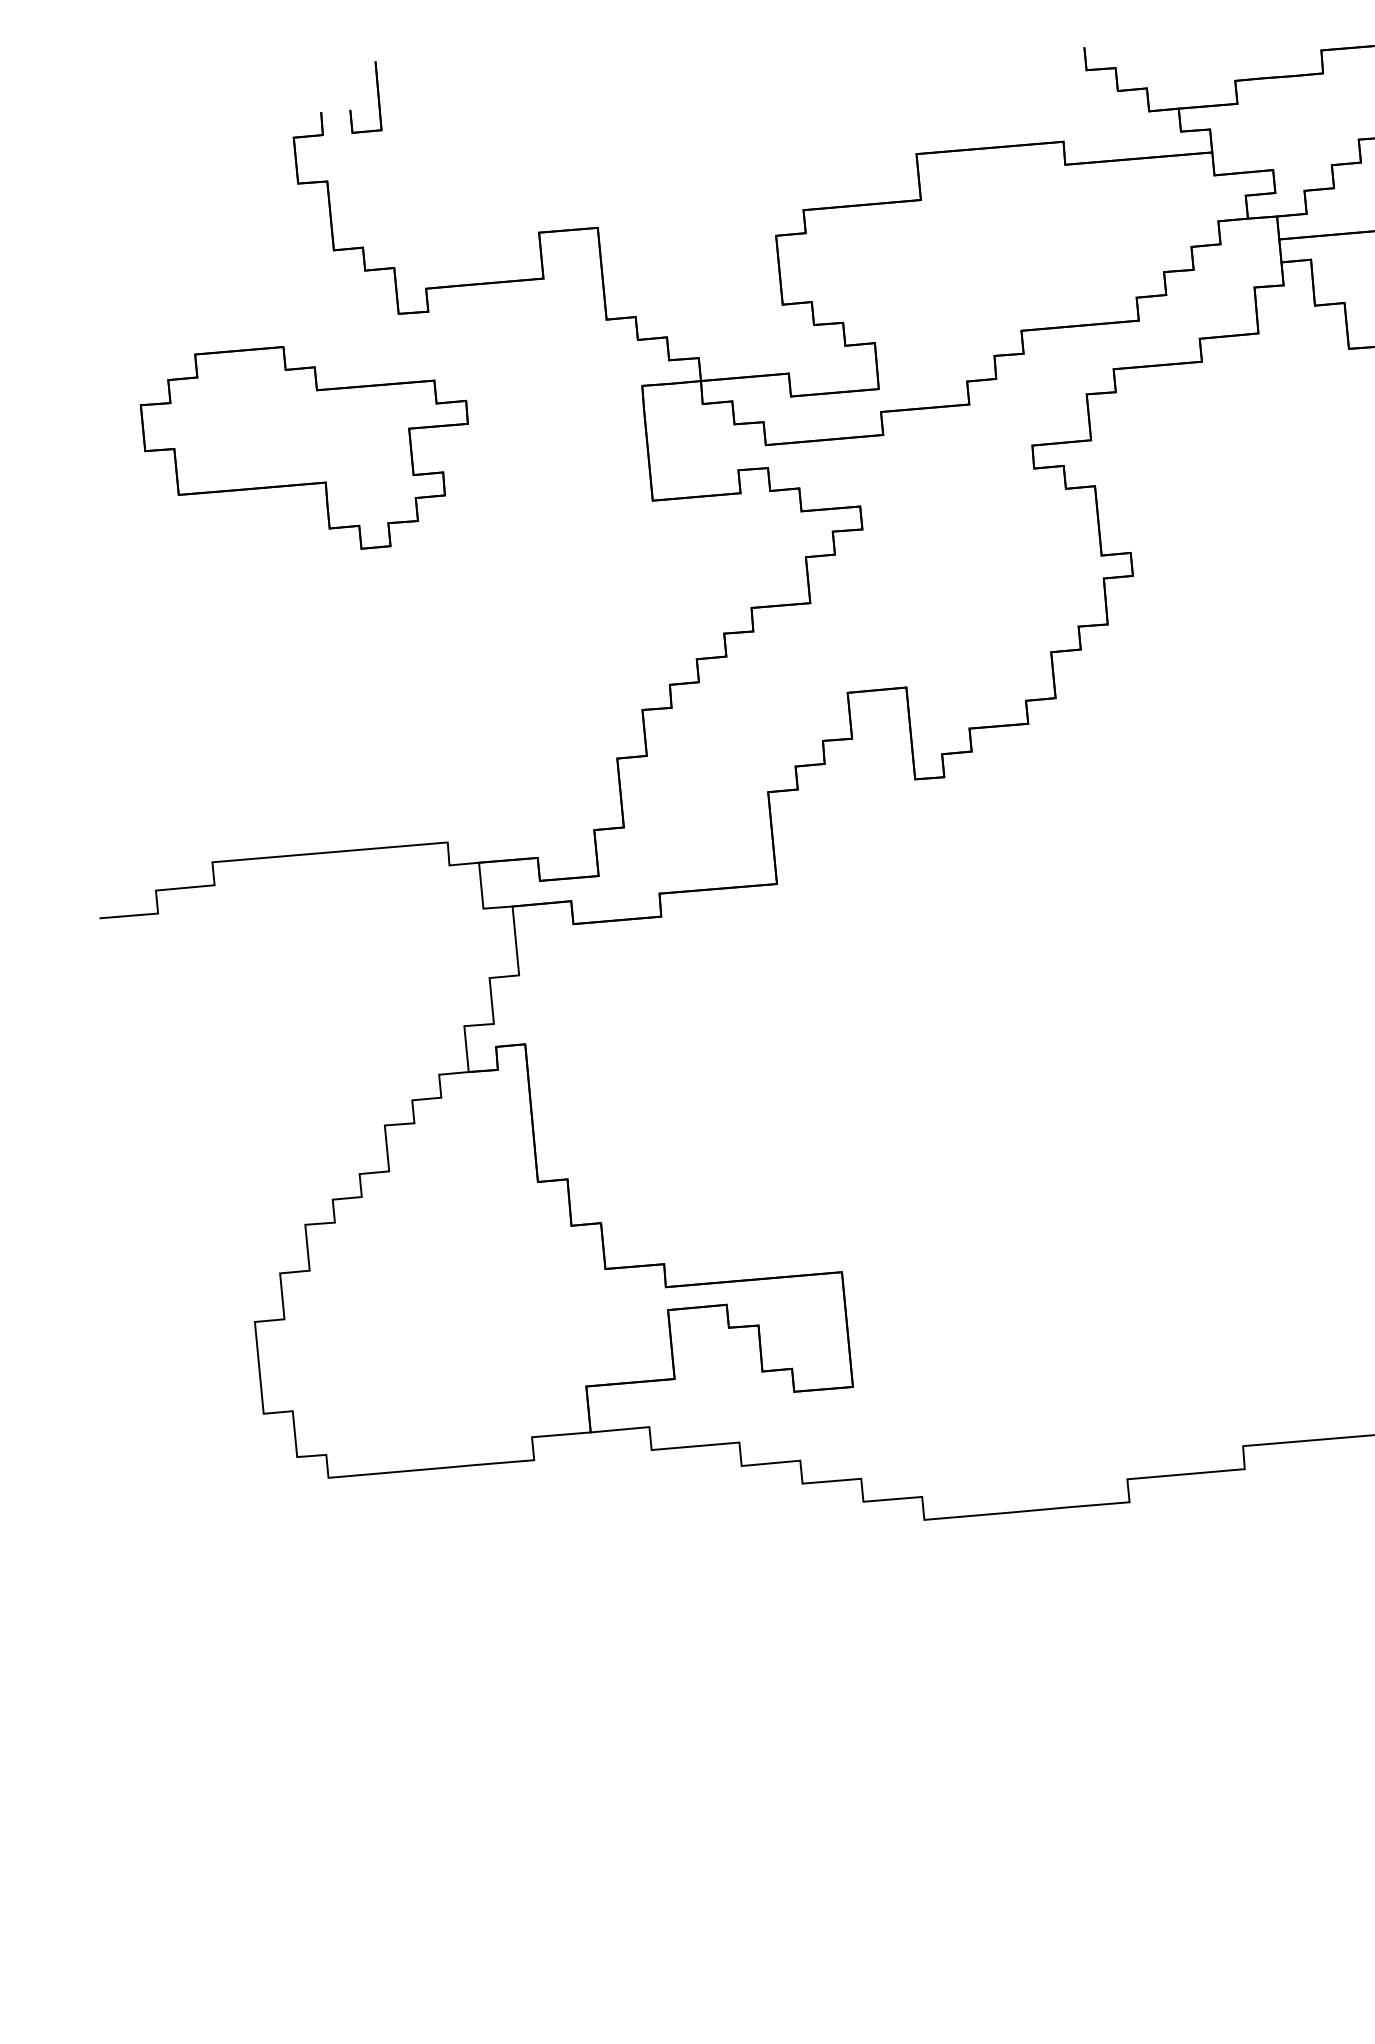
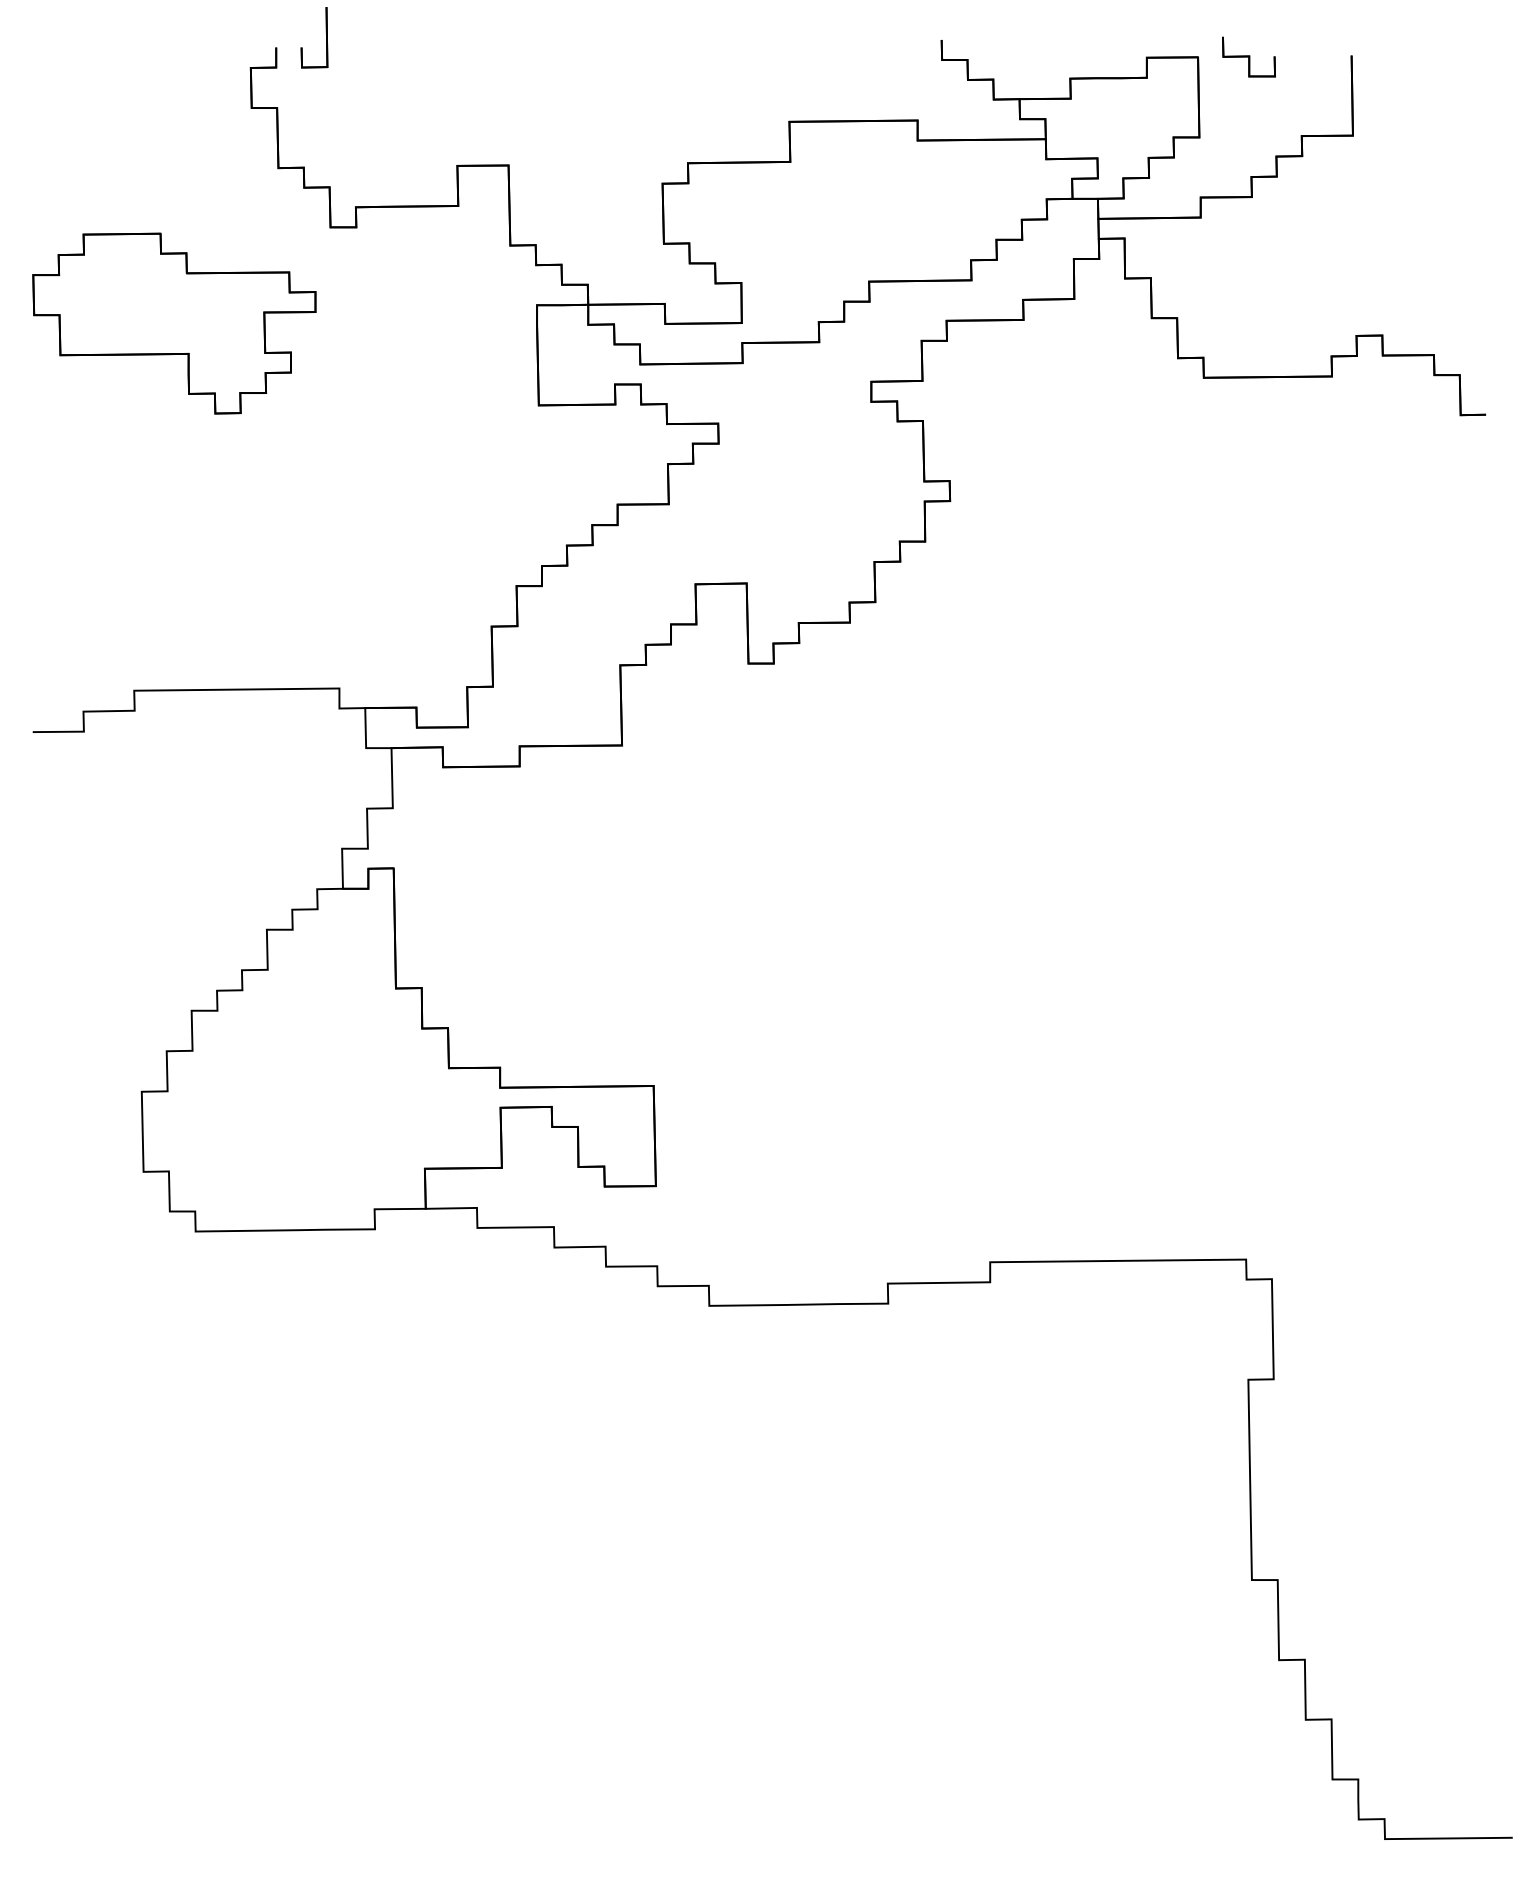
part: (307, 448) -> (174, 323), moved

